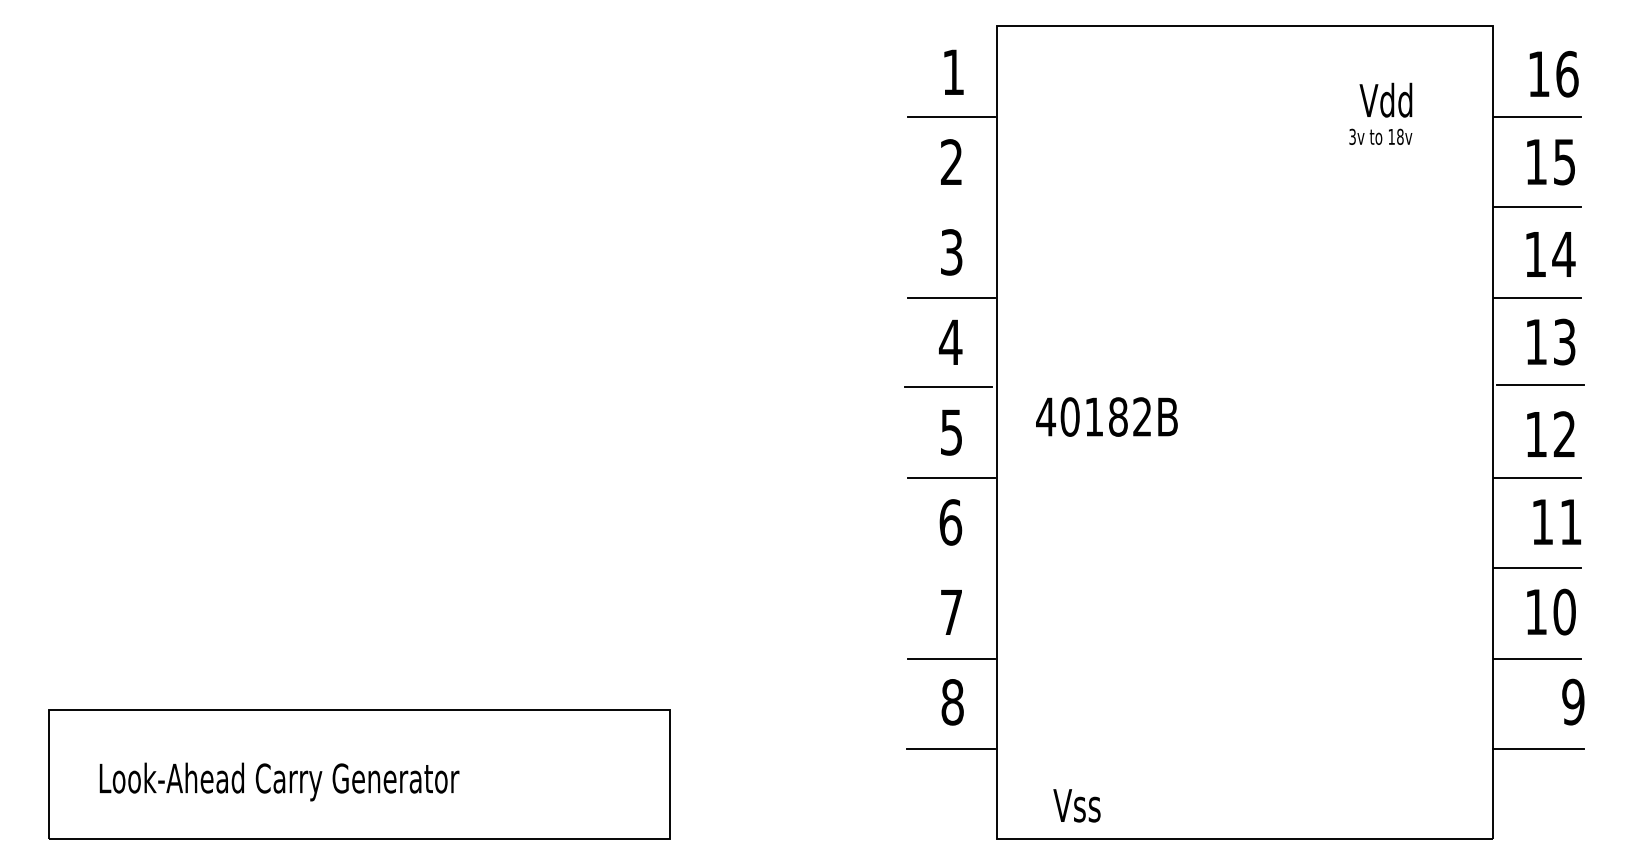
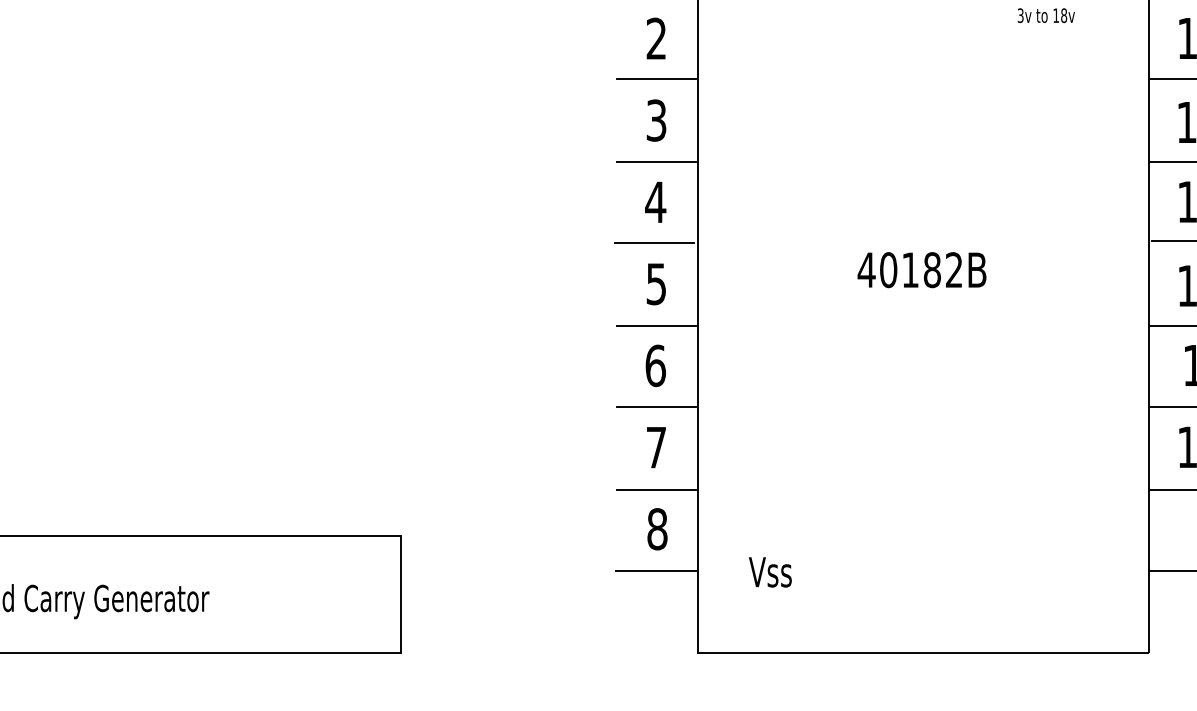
line: (951, 206) -> (656, 78), added
text: (1106, 416) -> (921, 269), moved
line: (951, 567) -> (656, 406), added
text: (1076, 805) -> (769, 572), moved

